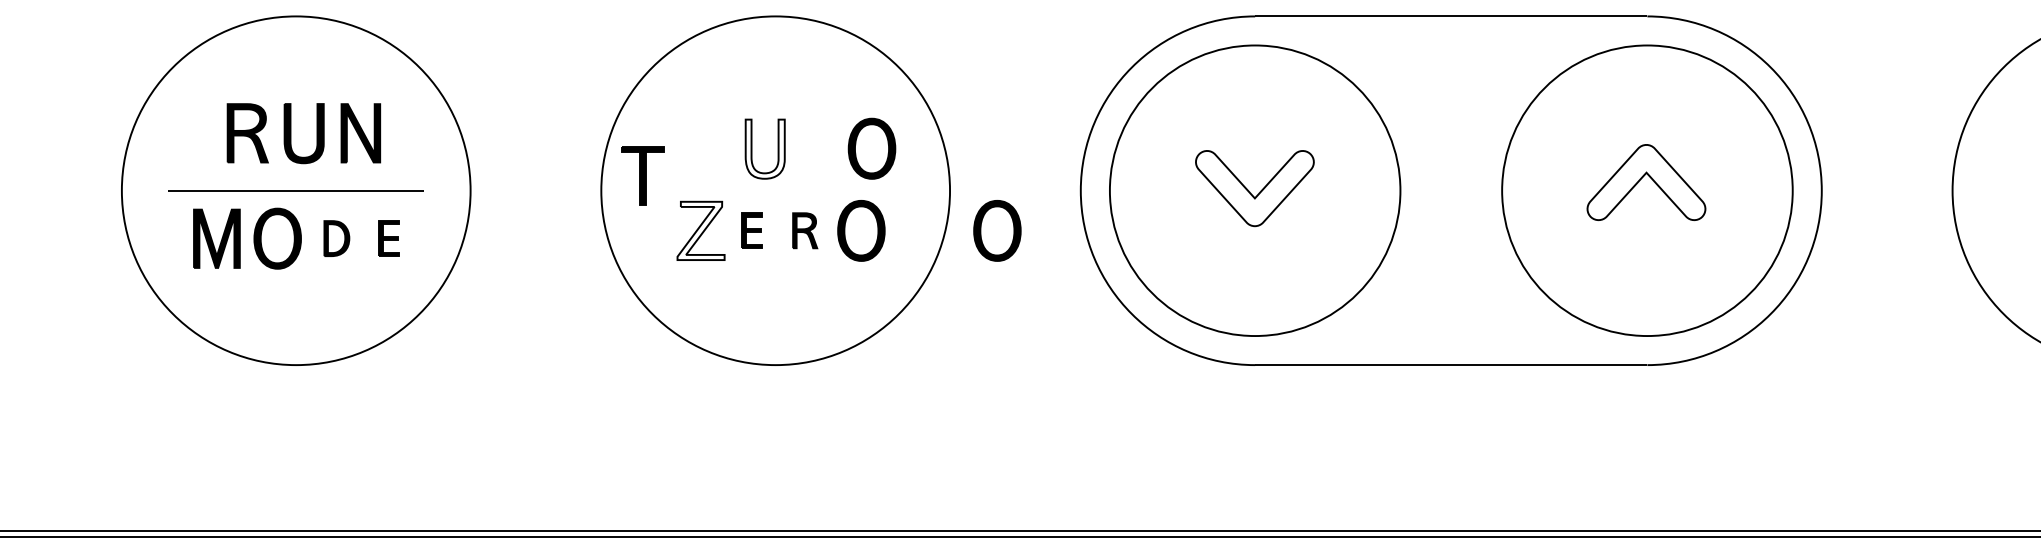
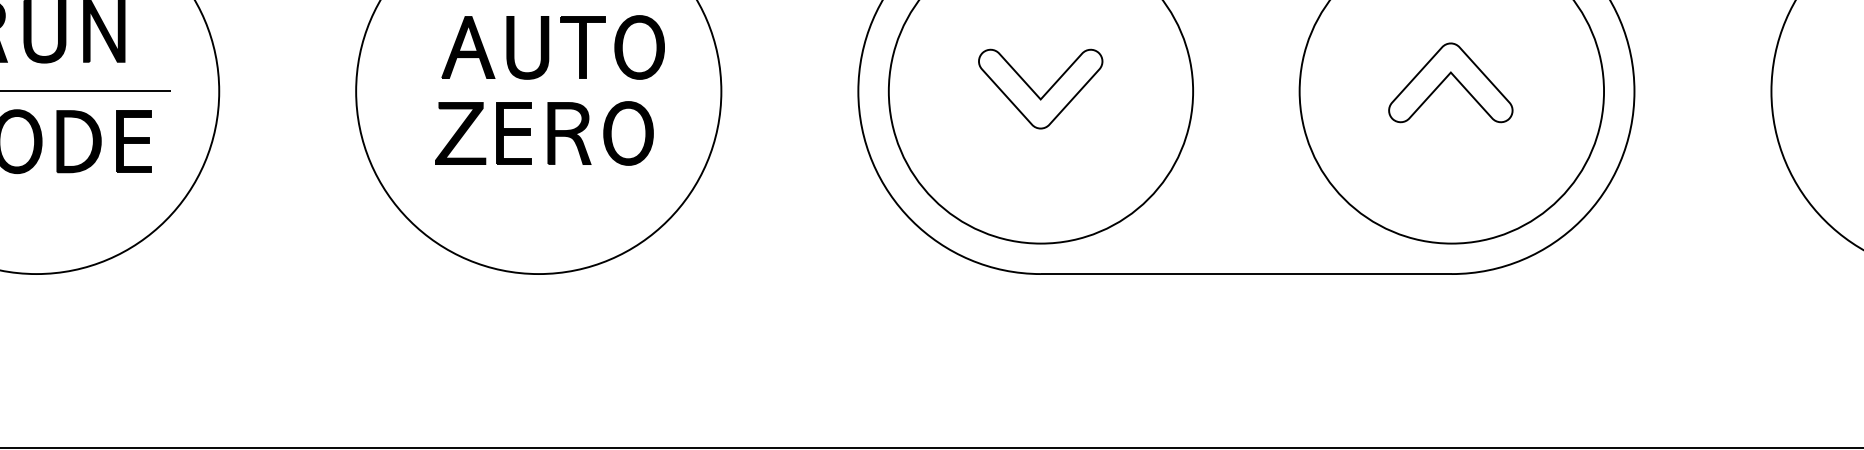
part: (708, 148) -> (468, 47), added
fill: (764, 148) -> (527, 47), added
part: (642, 175) -> (582, 47), moved
fill: (700, 230) -> (460, 133), added
part: (751, 230) -> (513, 133), size x1.67
part: (805, 230) -> (569, 133), size x1.67
part: (997, 230) -> (771, 133), removed
part: (336, 238) -> (78, 141), size x1.67
part: (388, 238) -> (133, 141), size x1.67

